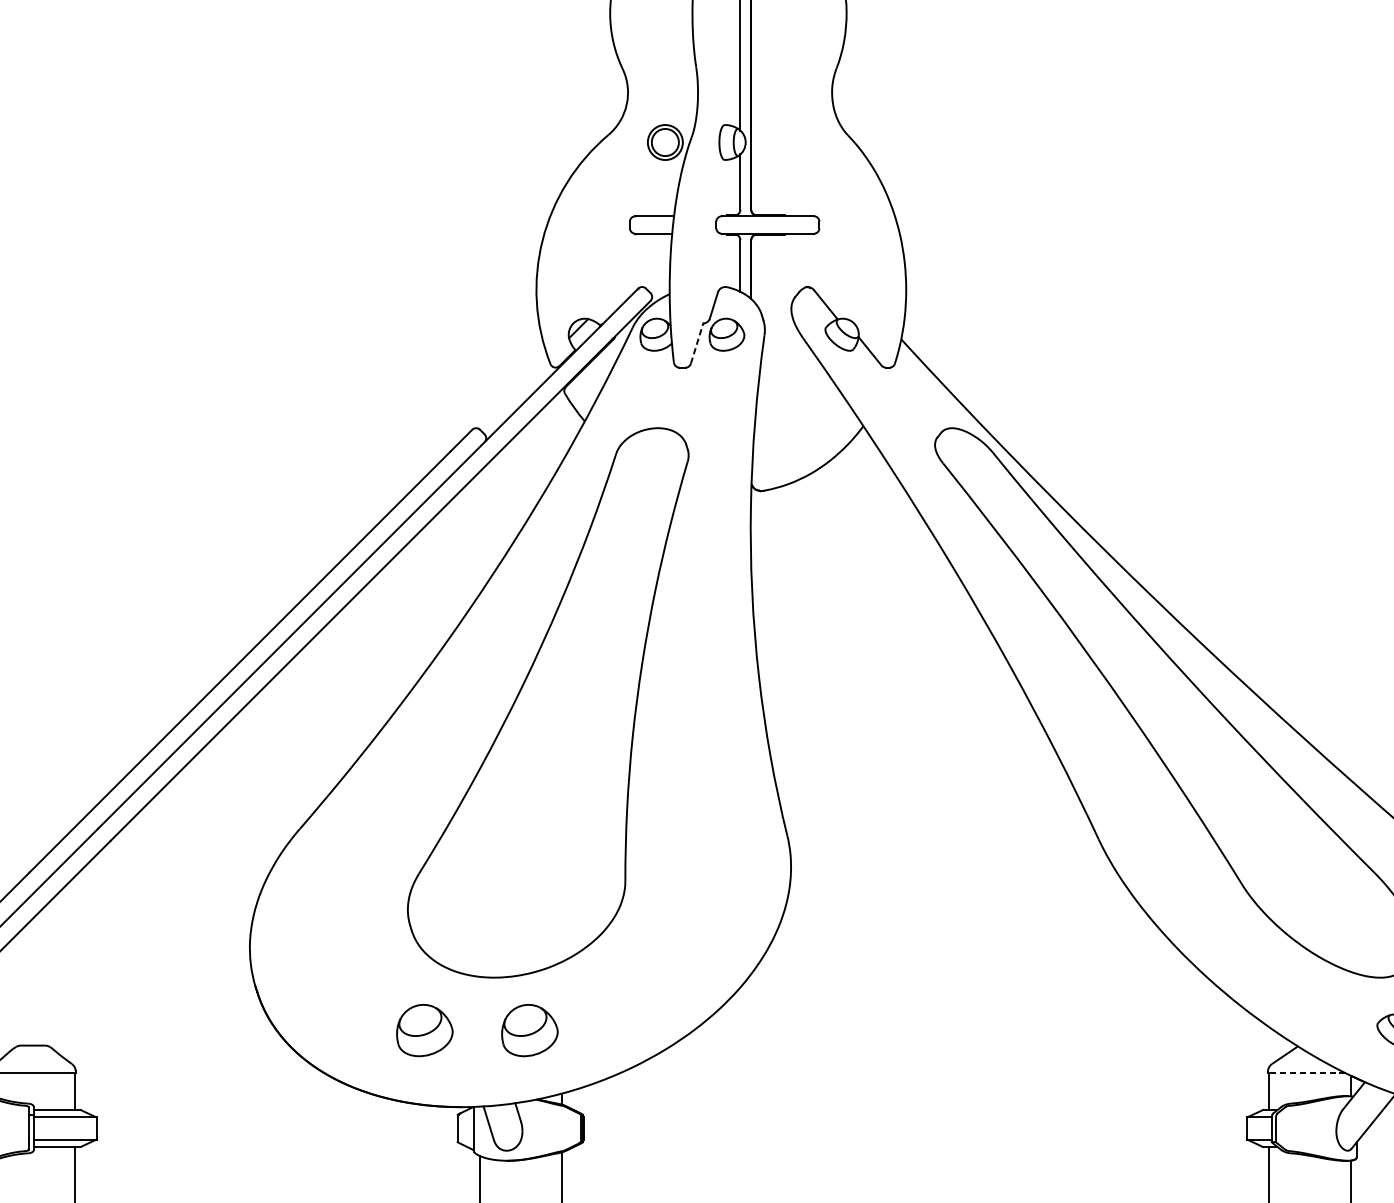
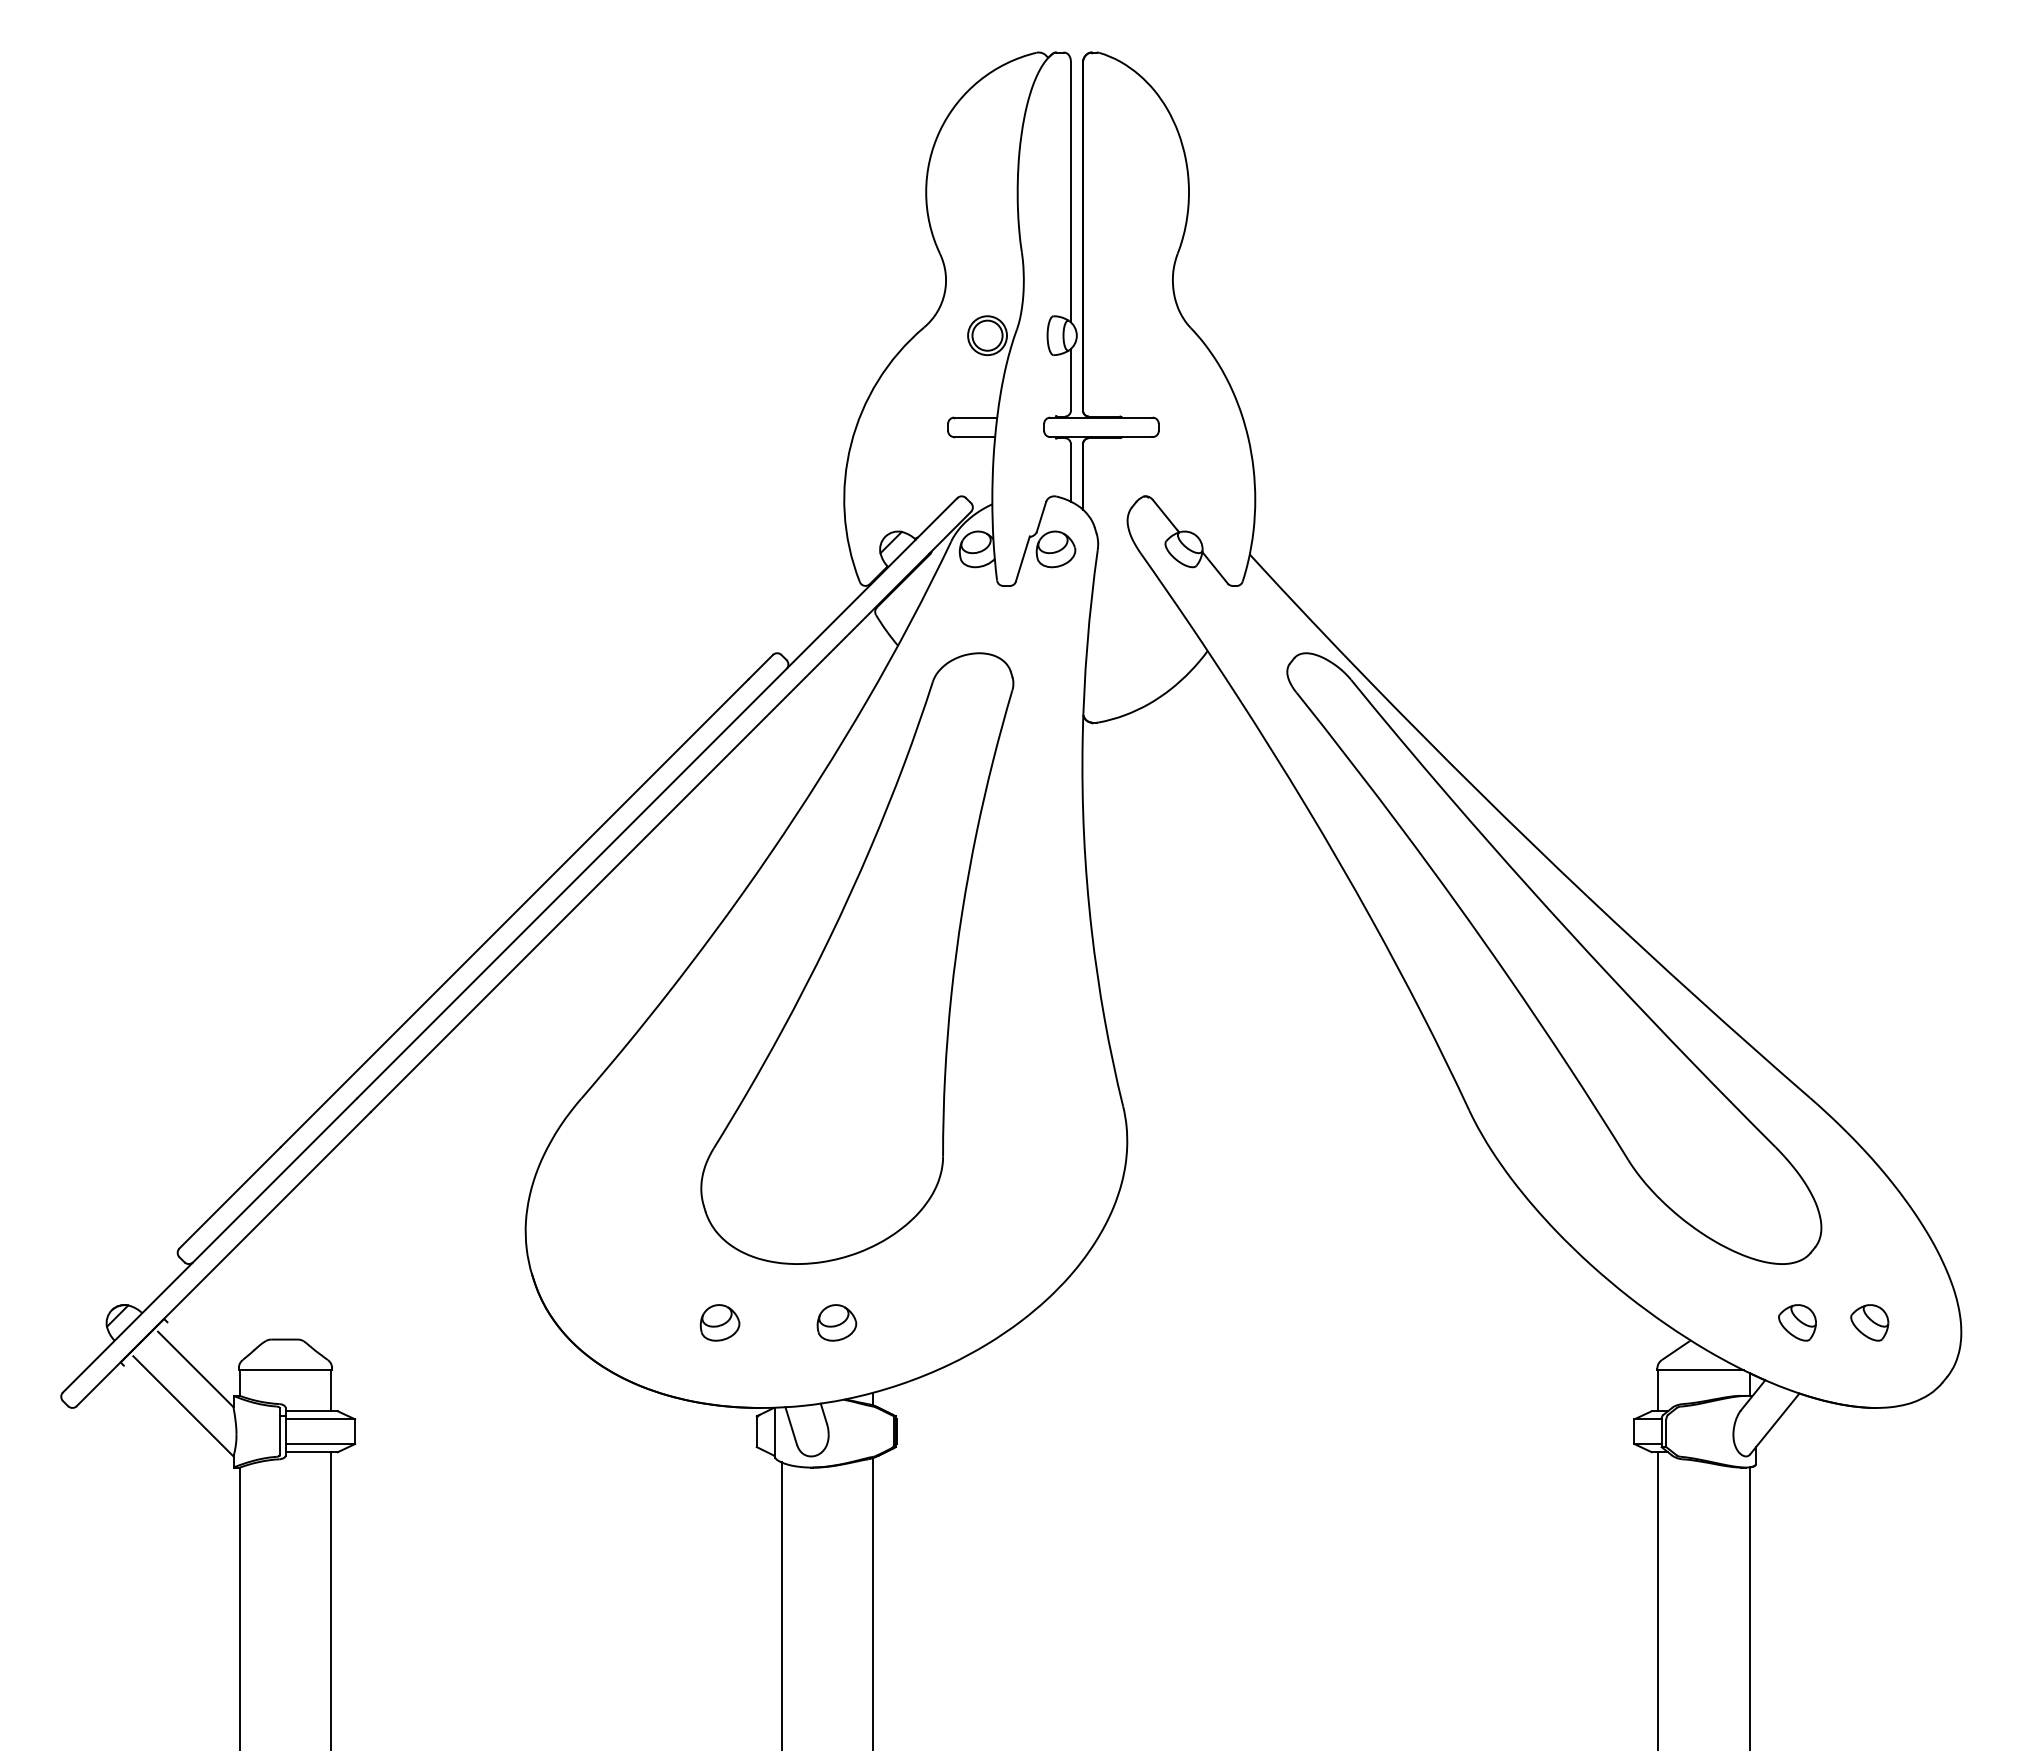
line: (696, 342) -> (1022, 558), dashed -> solid
part: (424, 1030) -> (719, 1322), size x0.62
part: (529, 1030) -> (836, 1322), size x0.62
line: (1306, 1073) -> (1700, 1370), dashed -> solid

